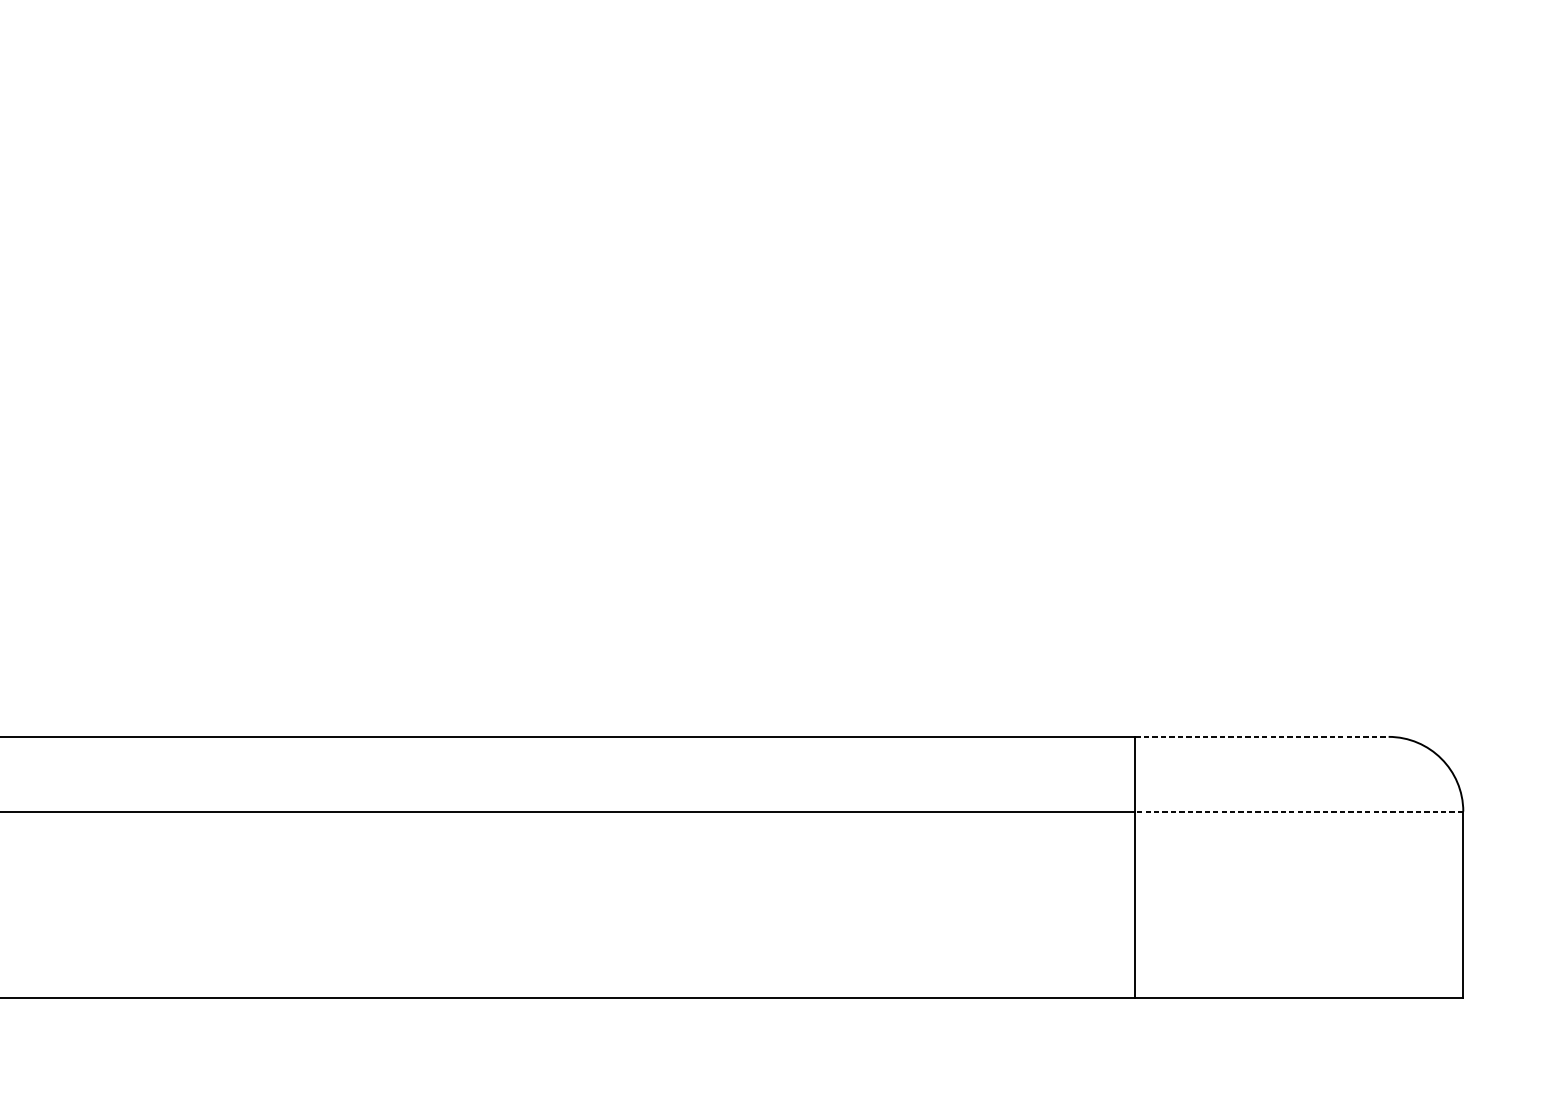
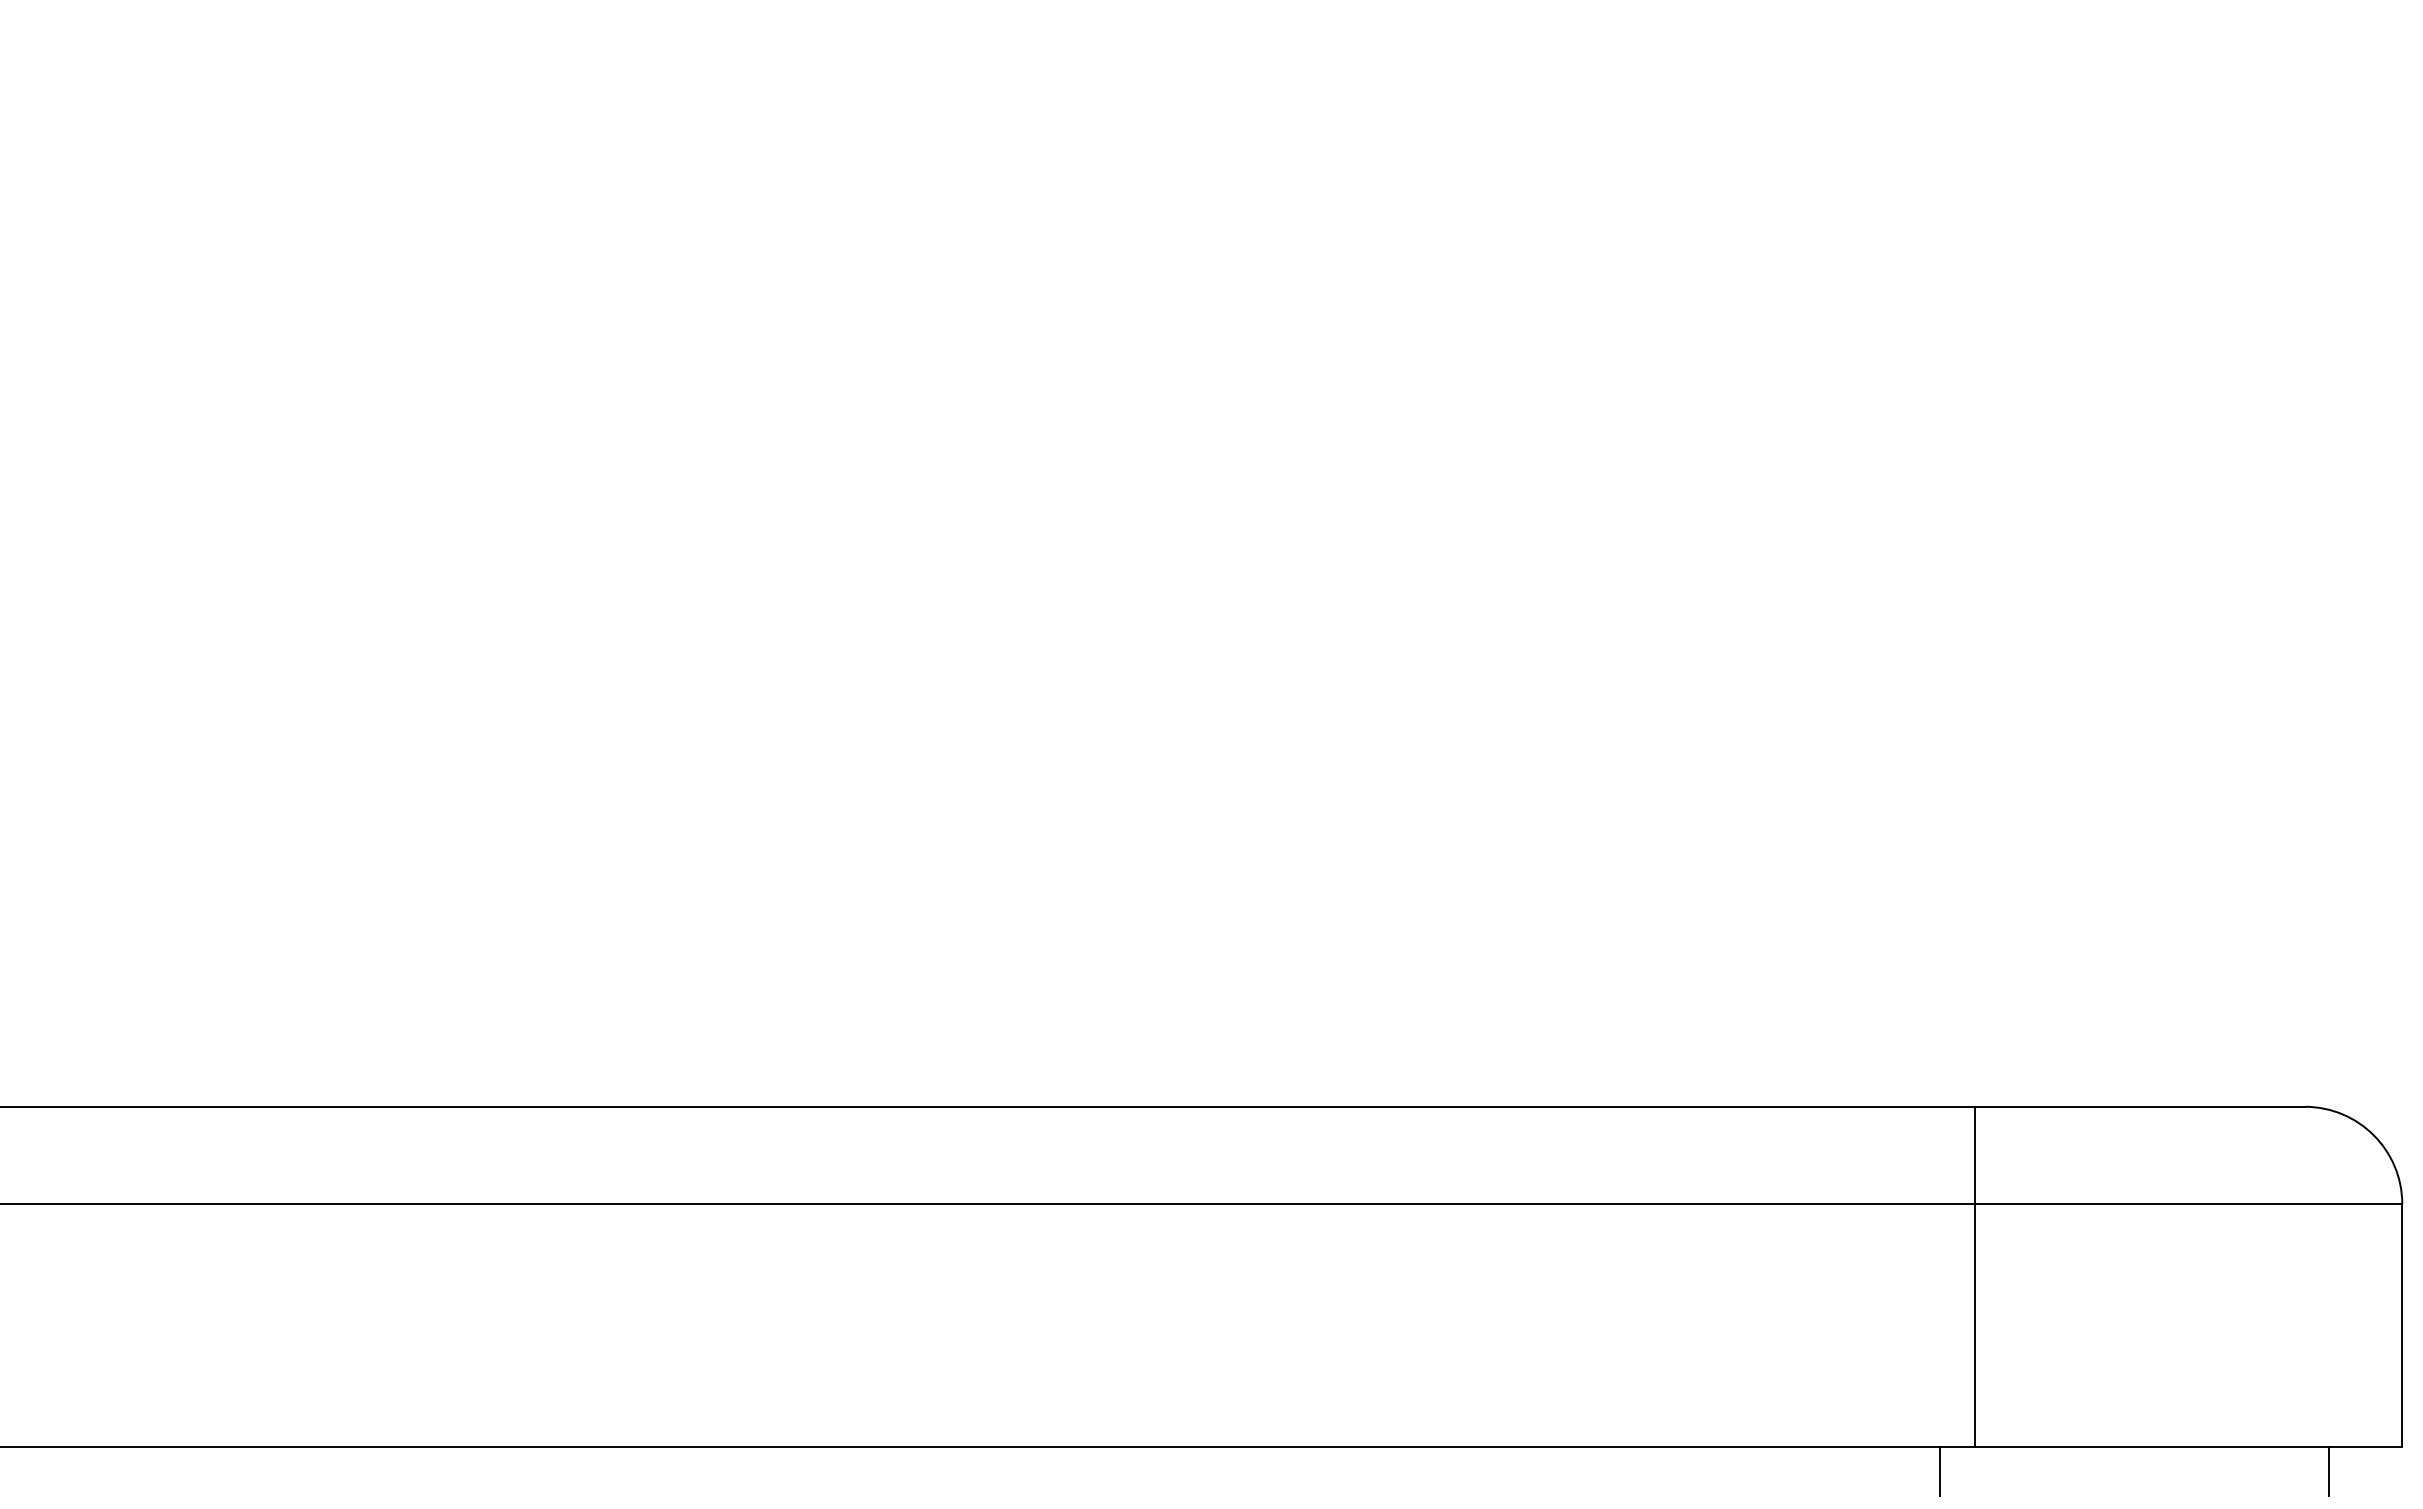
line: (1262, 736) -> (2140, 1106), dashed -> solid
line: (1299, 811) -> (2188, 1204), dashed -> solid
line: (1108, 1016) -> (1940, 1471), added
line: (1407, 1016) -> (2329, 1471), added

